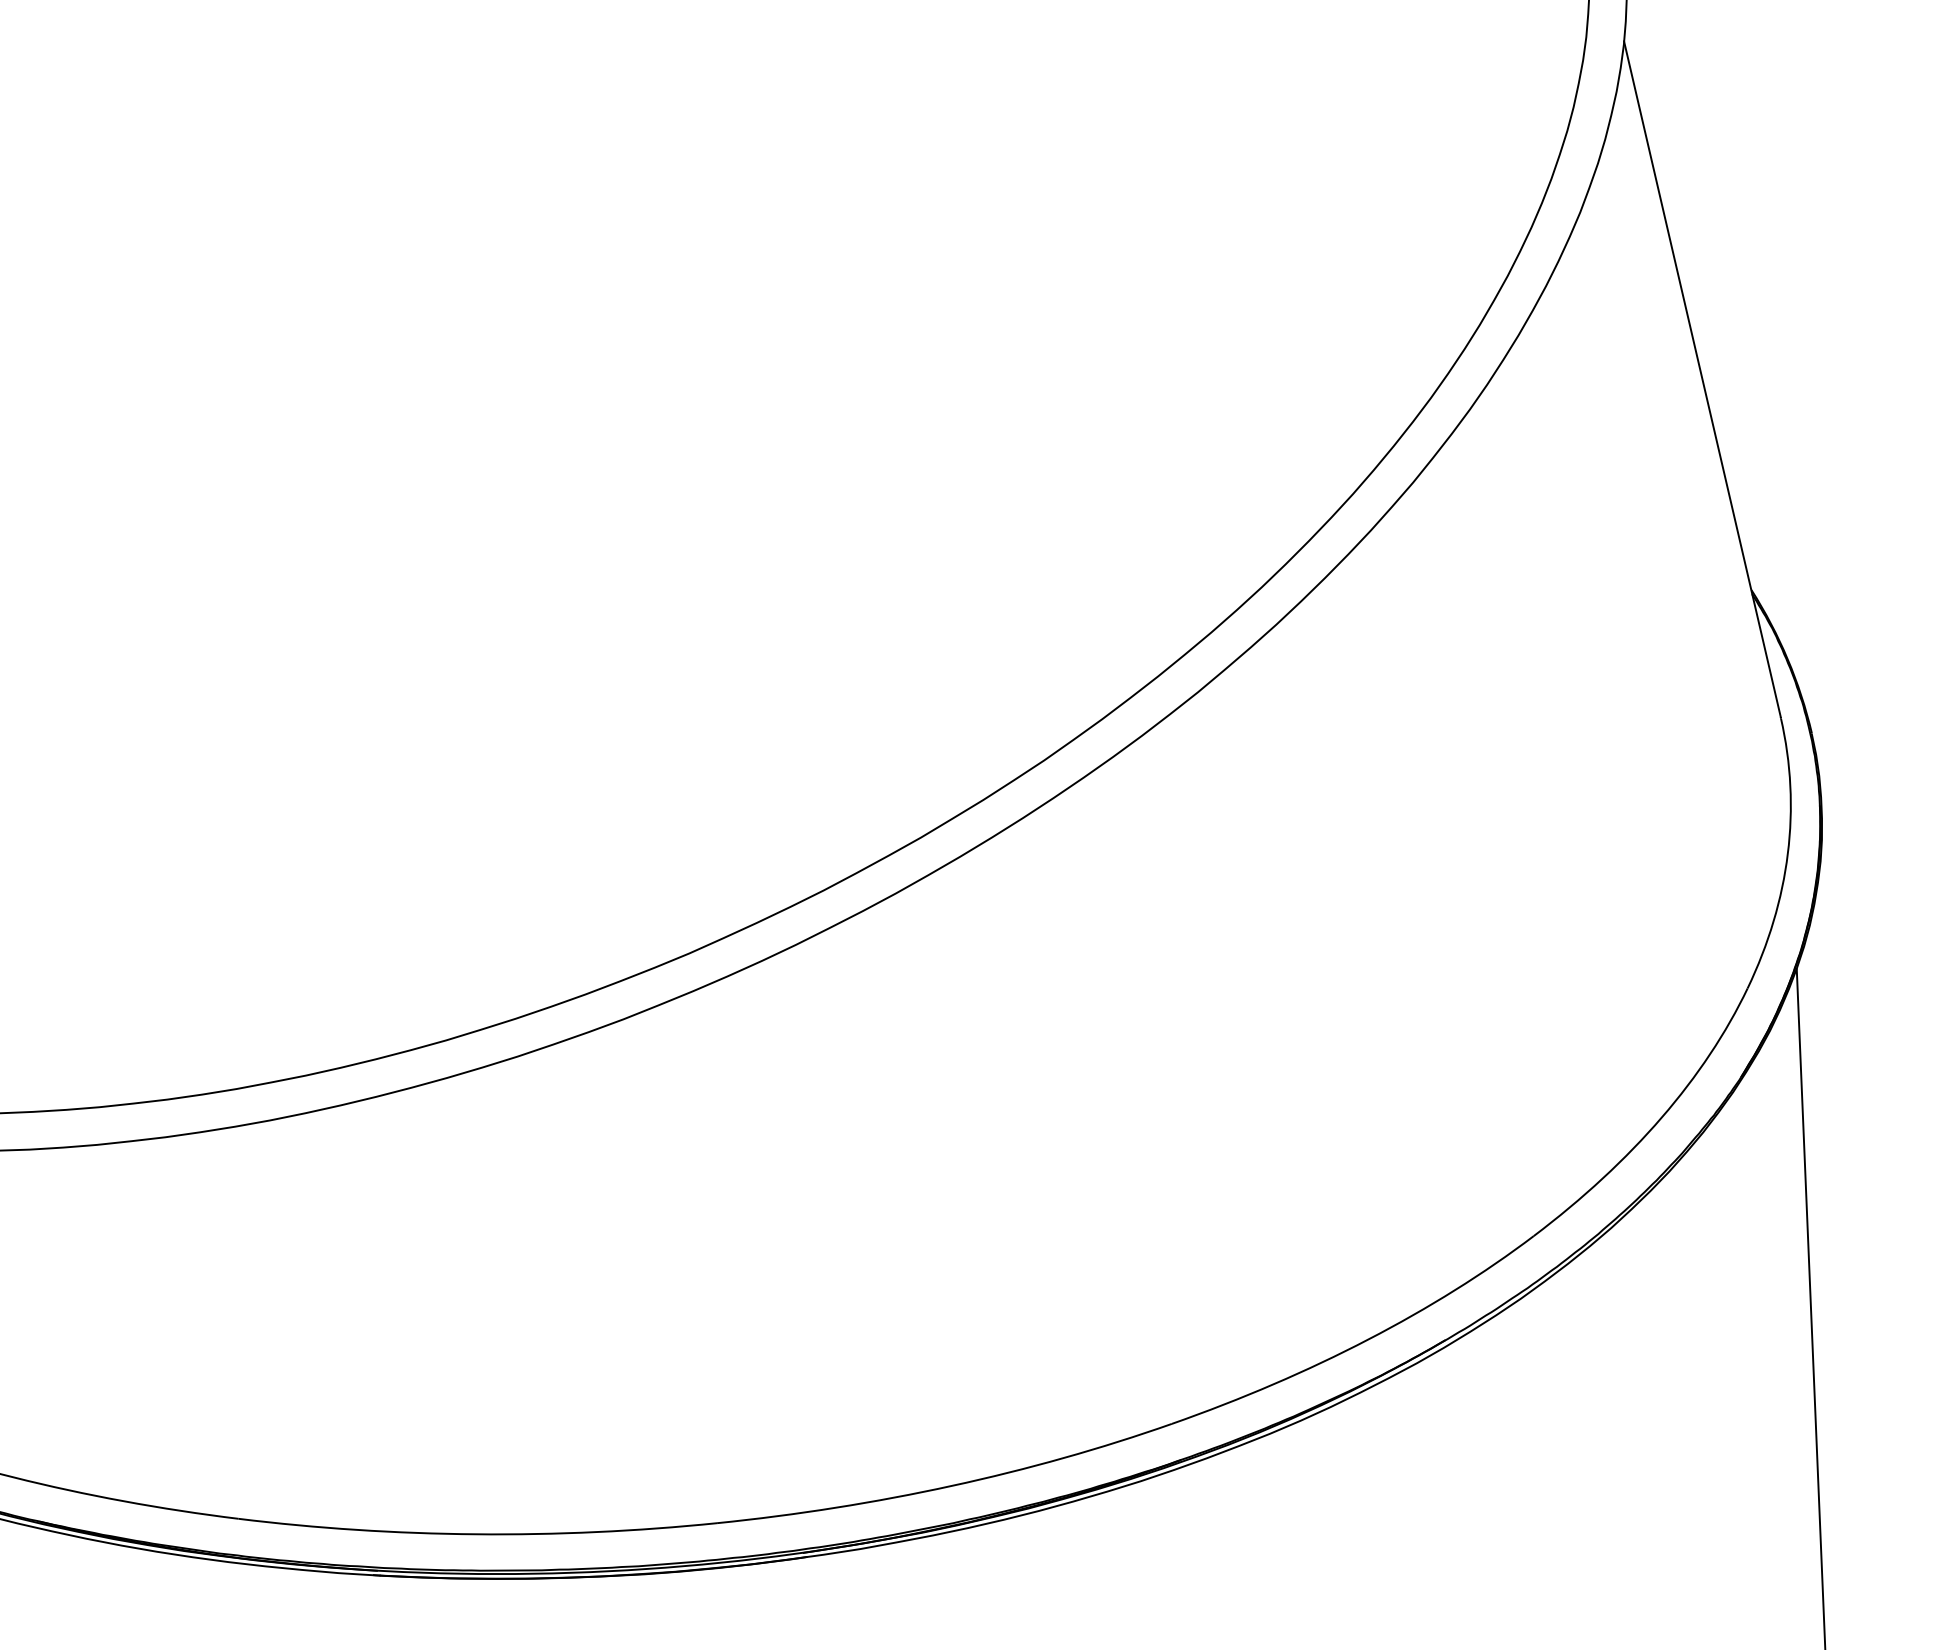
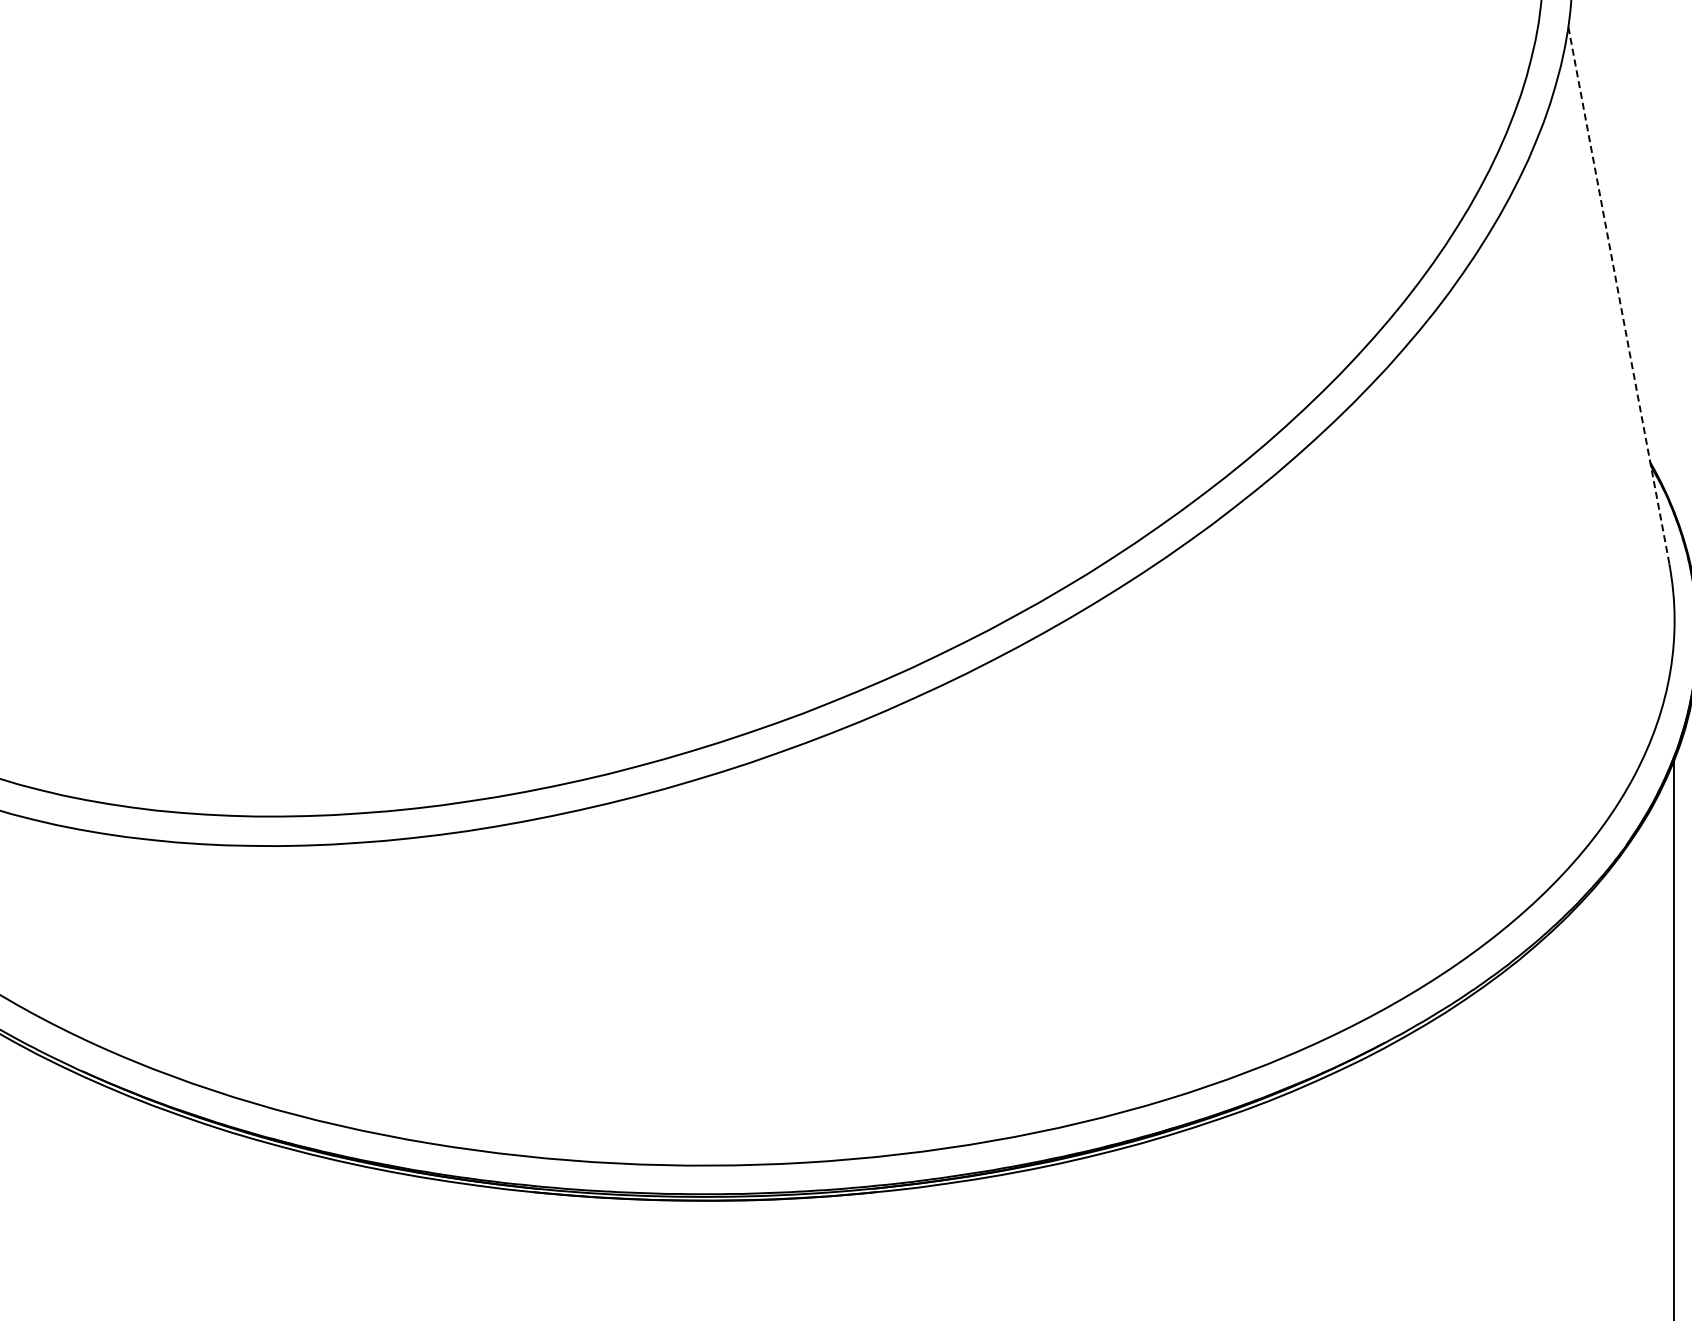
line: (1701, 378) -> (1618, 294), solid -> dashed

